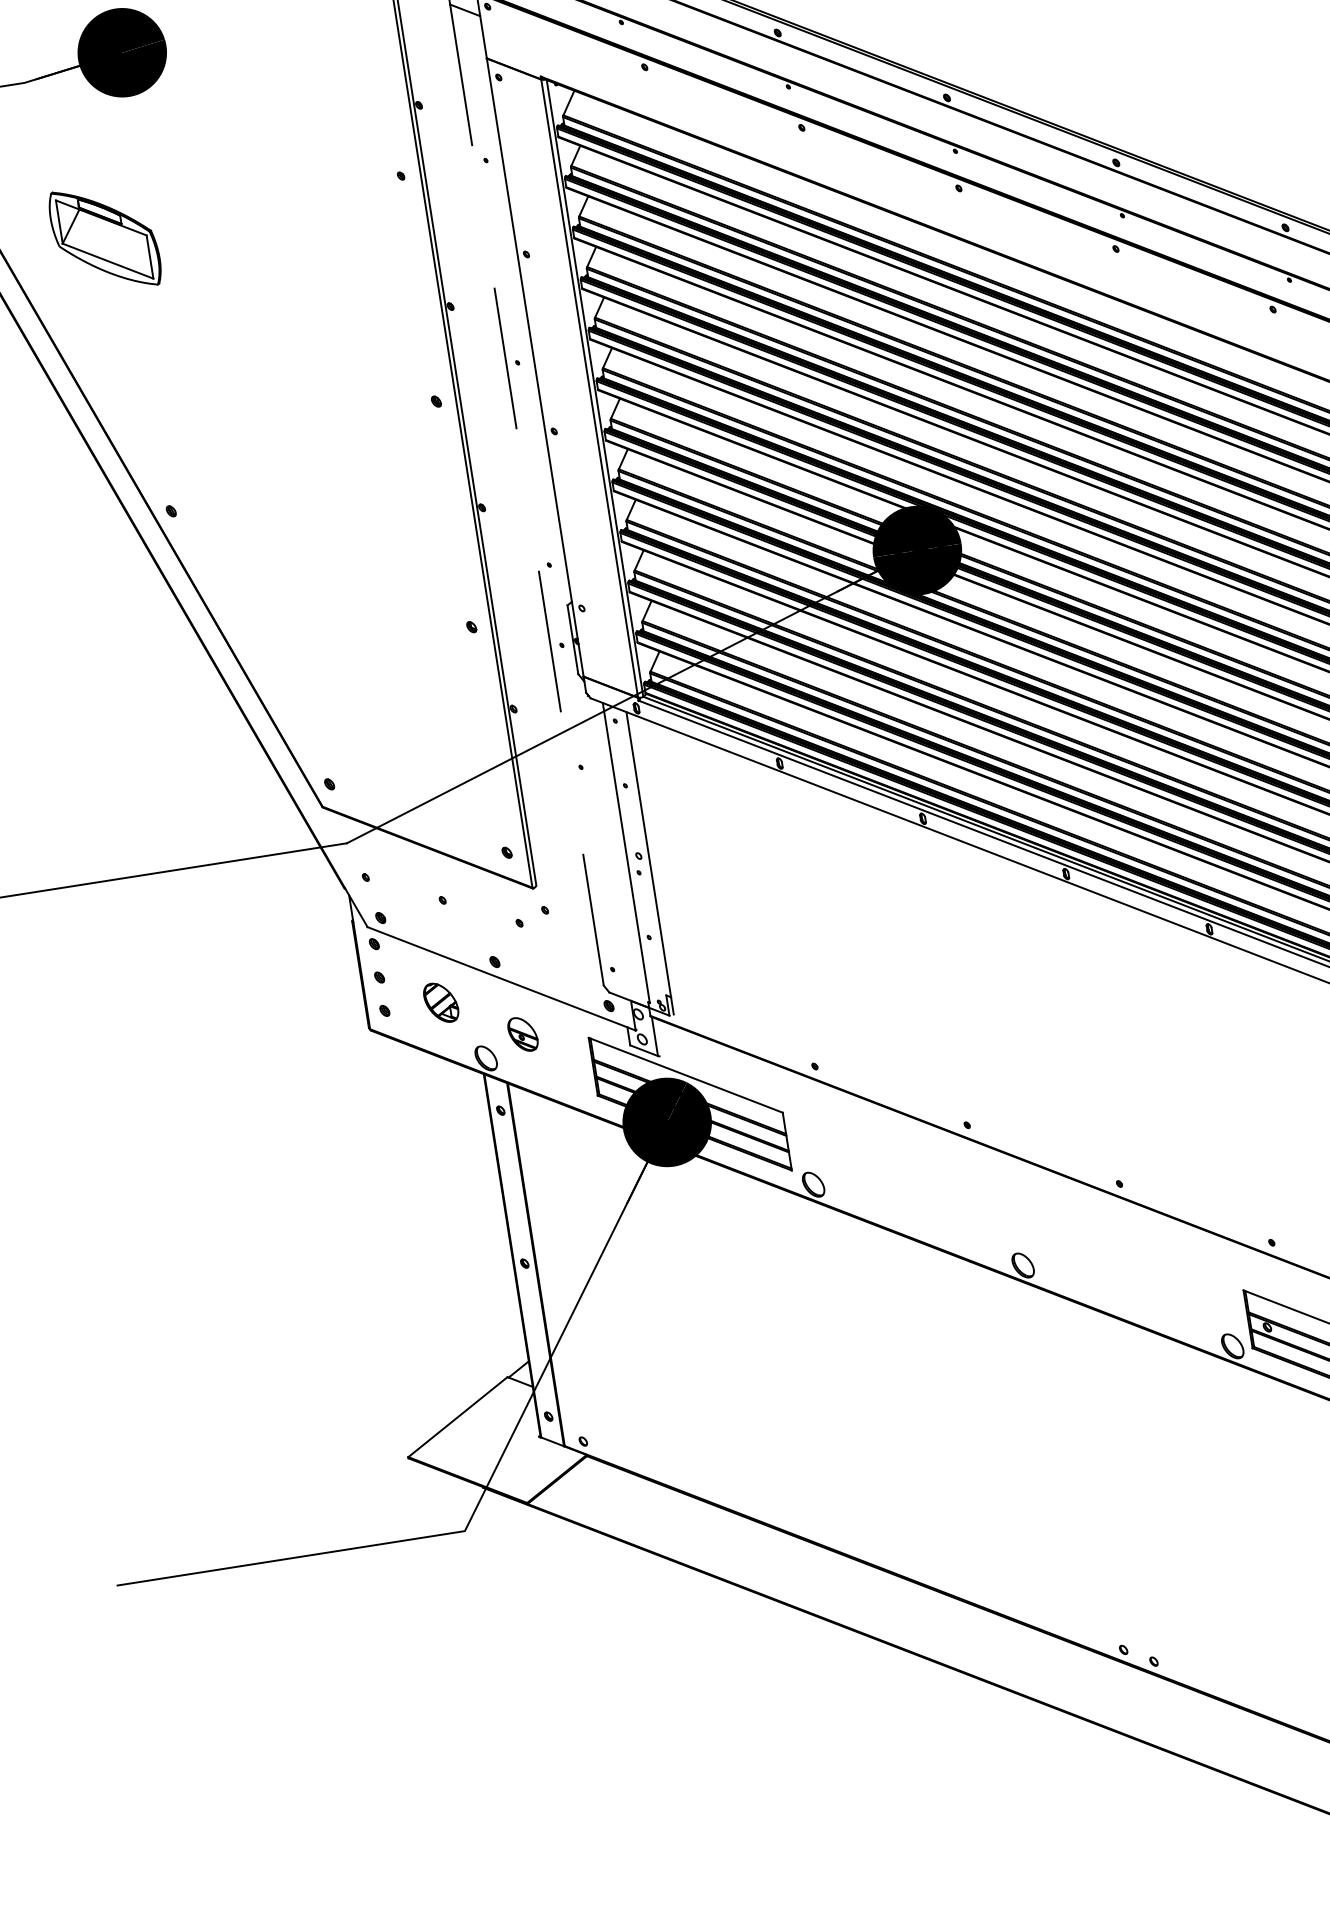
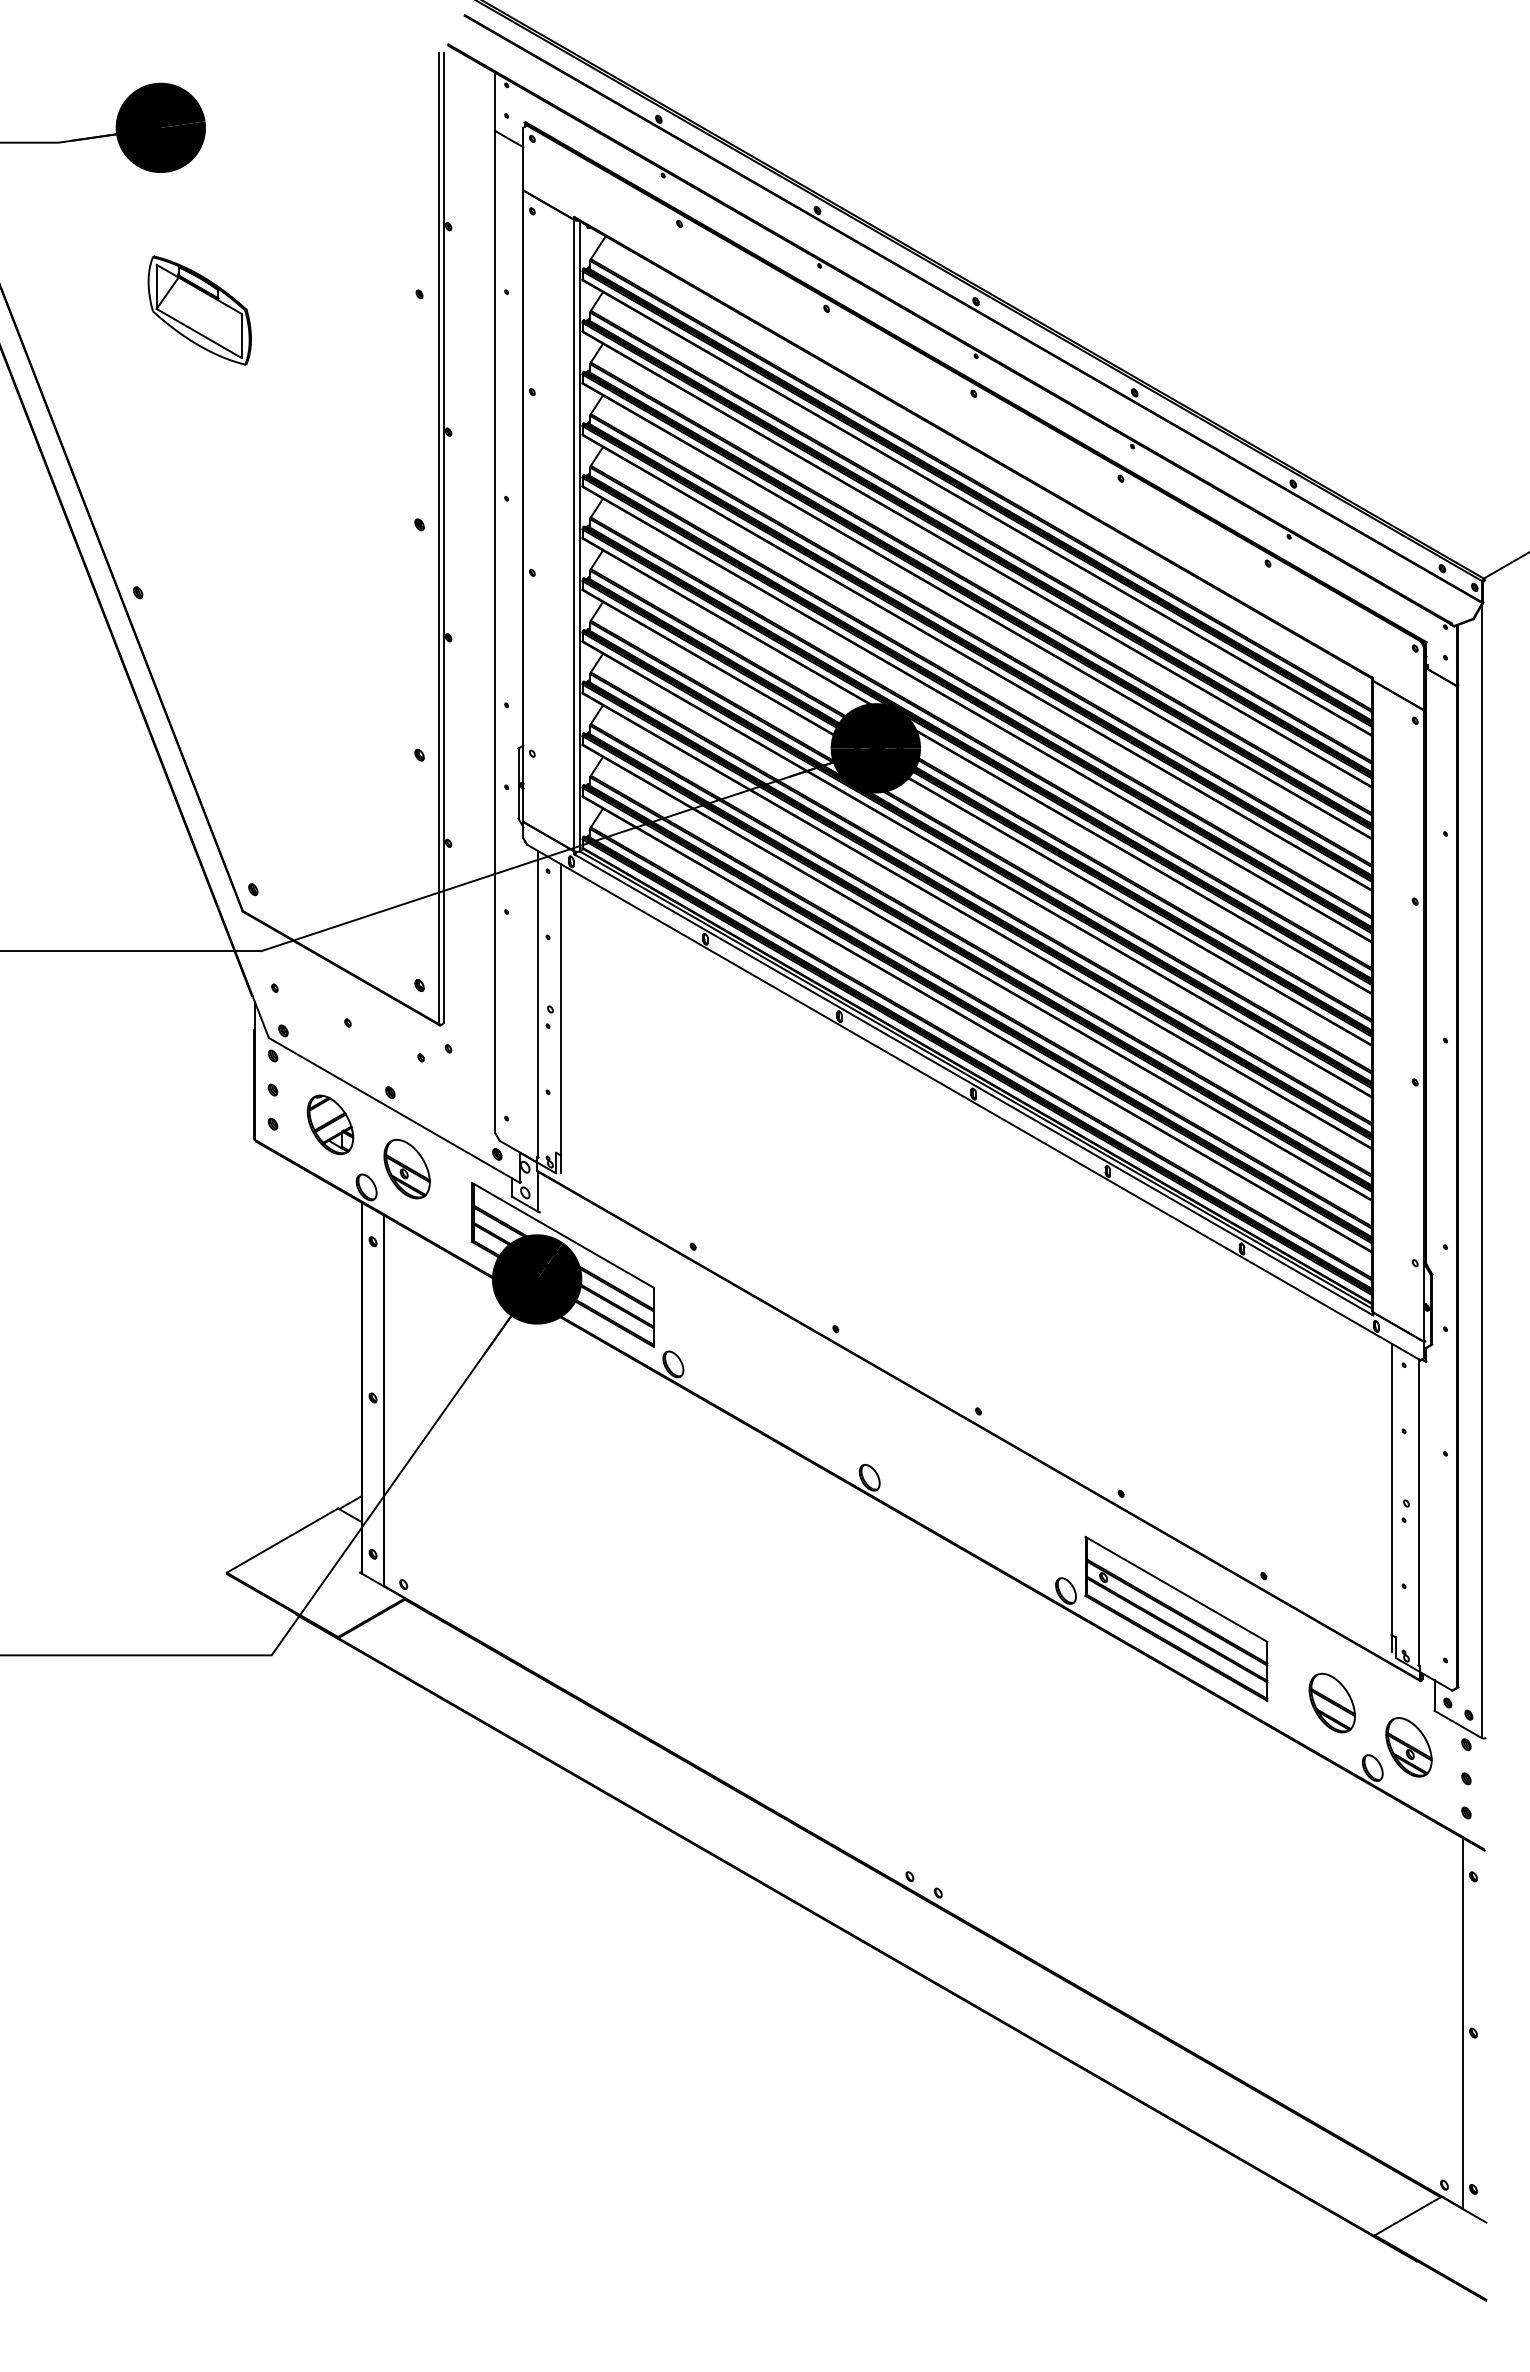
part: (104, 238) -> (199, 310), moved
line: (527, 495) -> (495, 632), dashed -> solid
part: (441, 1002) -> (330, 1124), size x1.43
part: (522, 1034) -> (406, 1169), size x1.67

